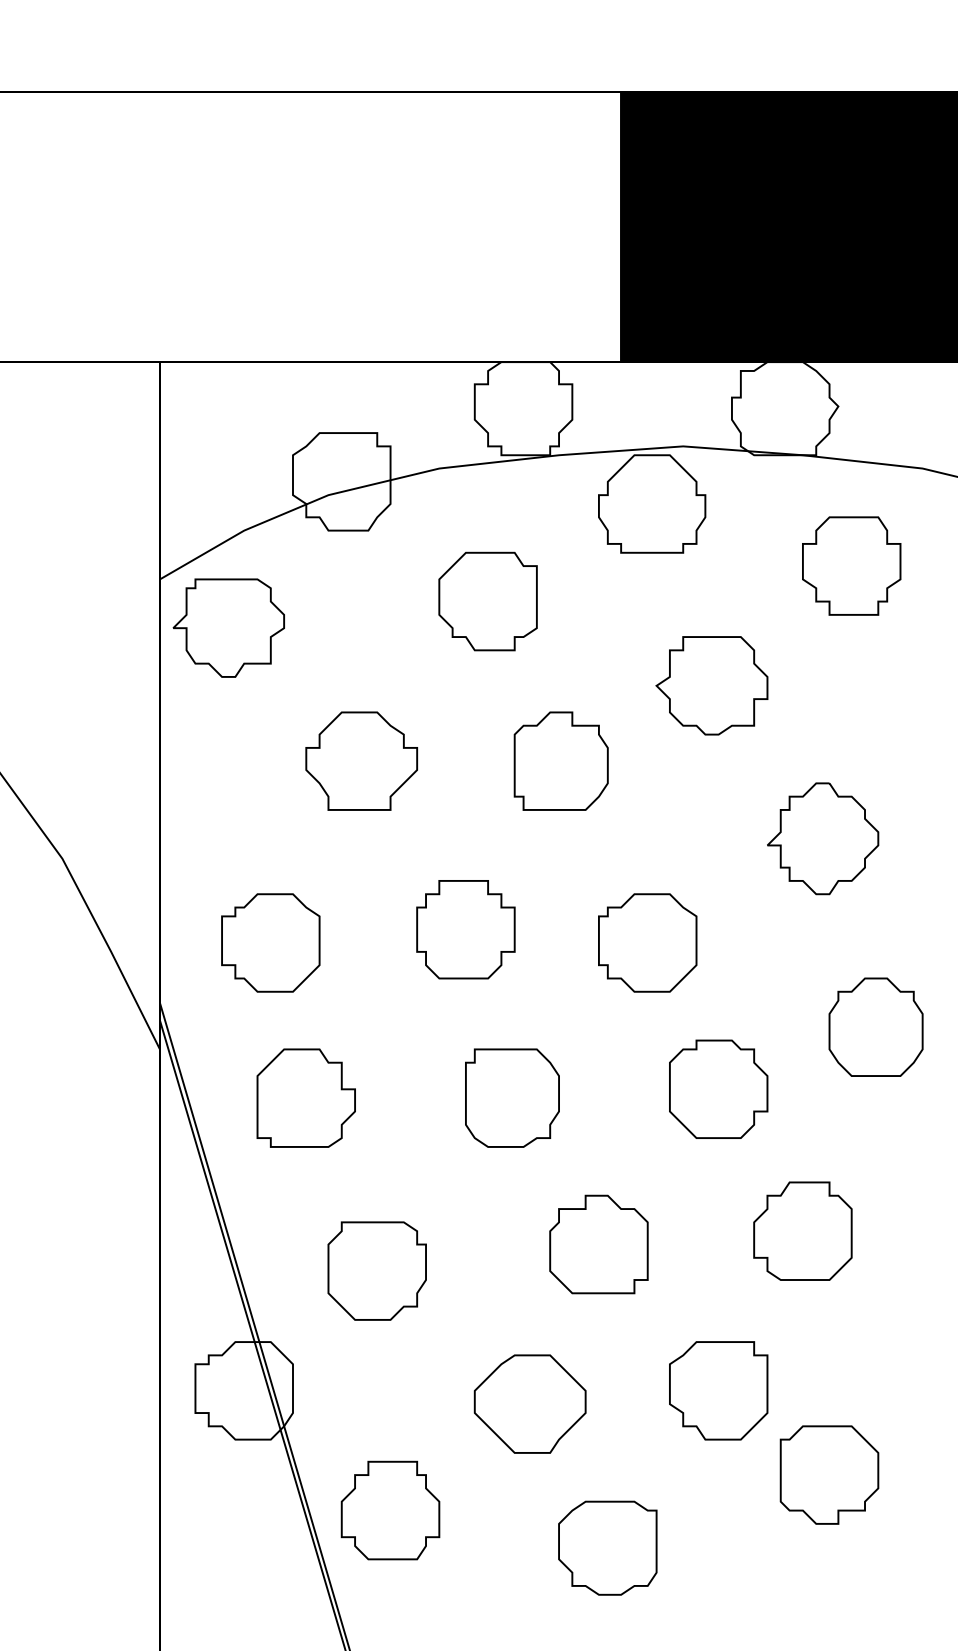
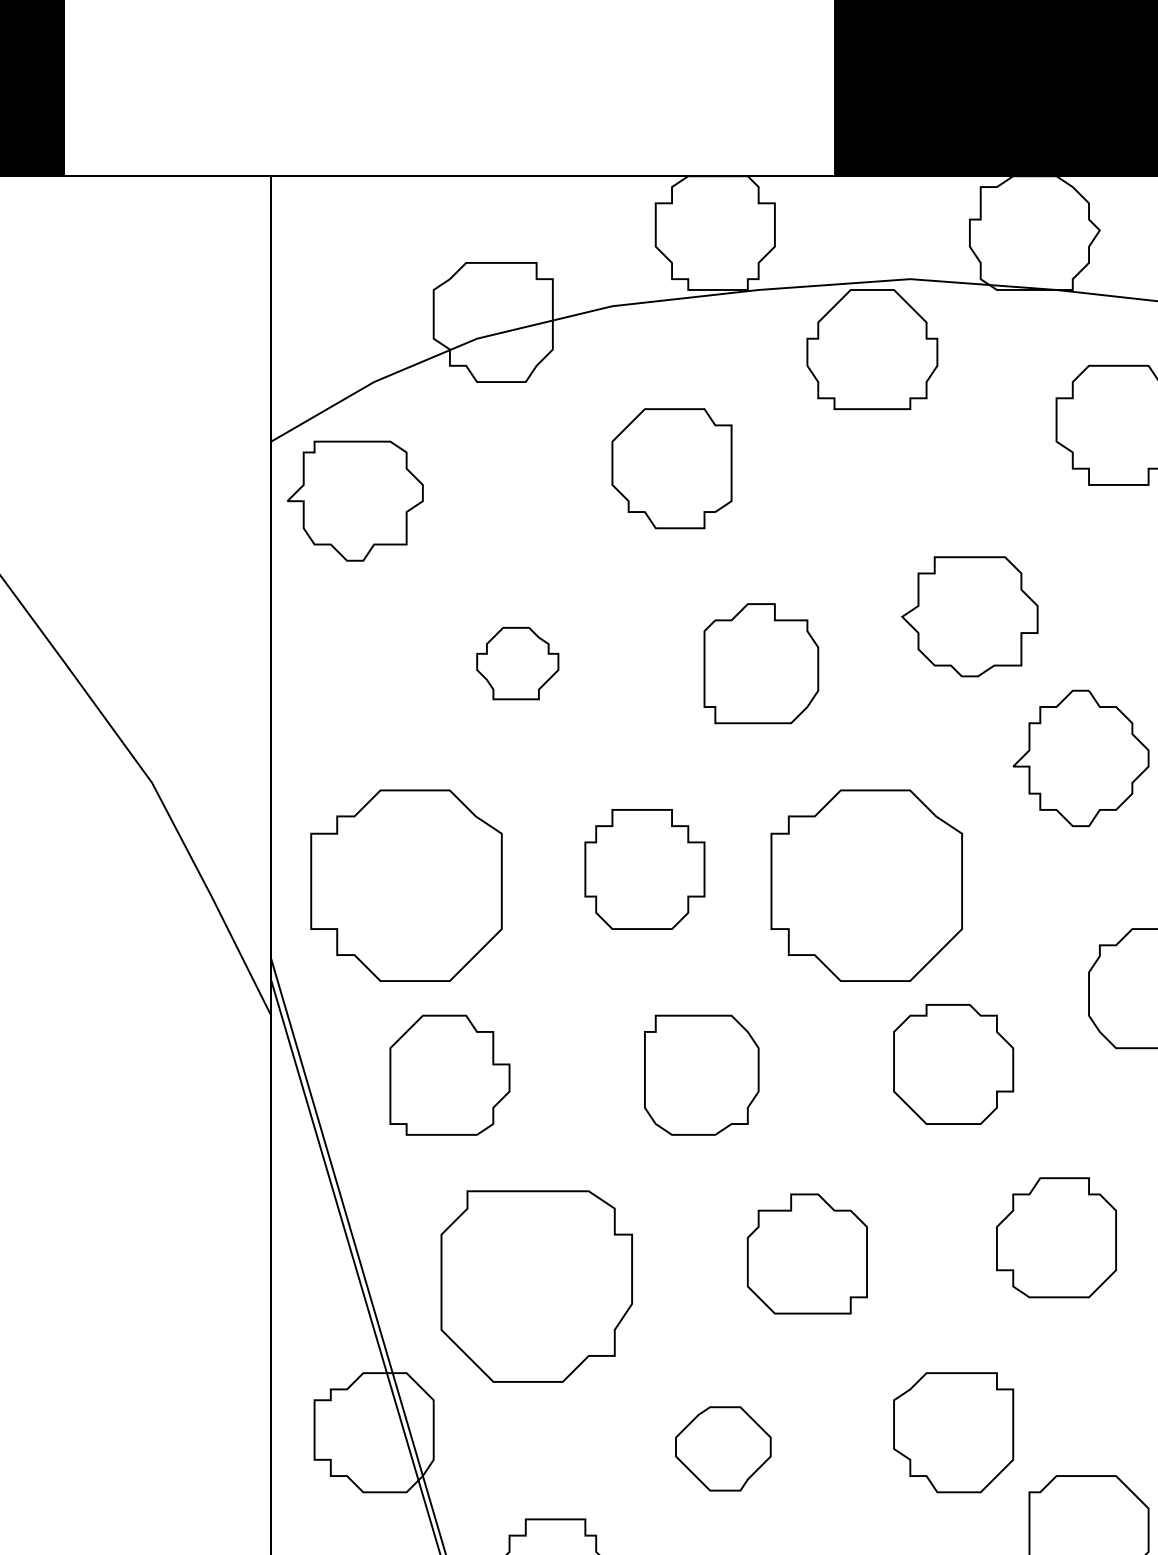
part: (711, 685) -> (969, 616), moved
part: (361, 760) -> (517, 662), size x0.6
part: (270, 942) -> (406, 885), size x1.6
part: (647, 942) -> (866, 885), size x1.6
part: (376, 1270) -> (535, 1285), size x1.6
part: (529, 1403) -> (722, 1448), size x0.7

